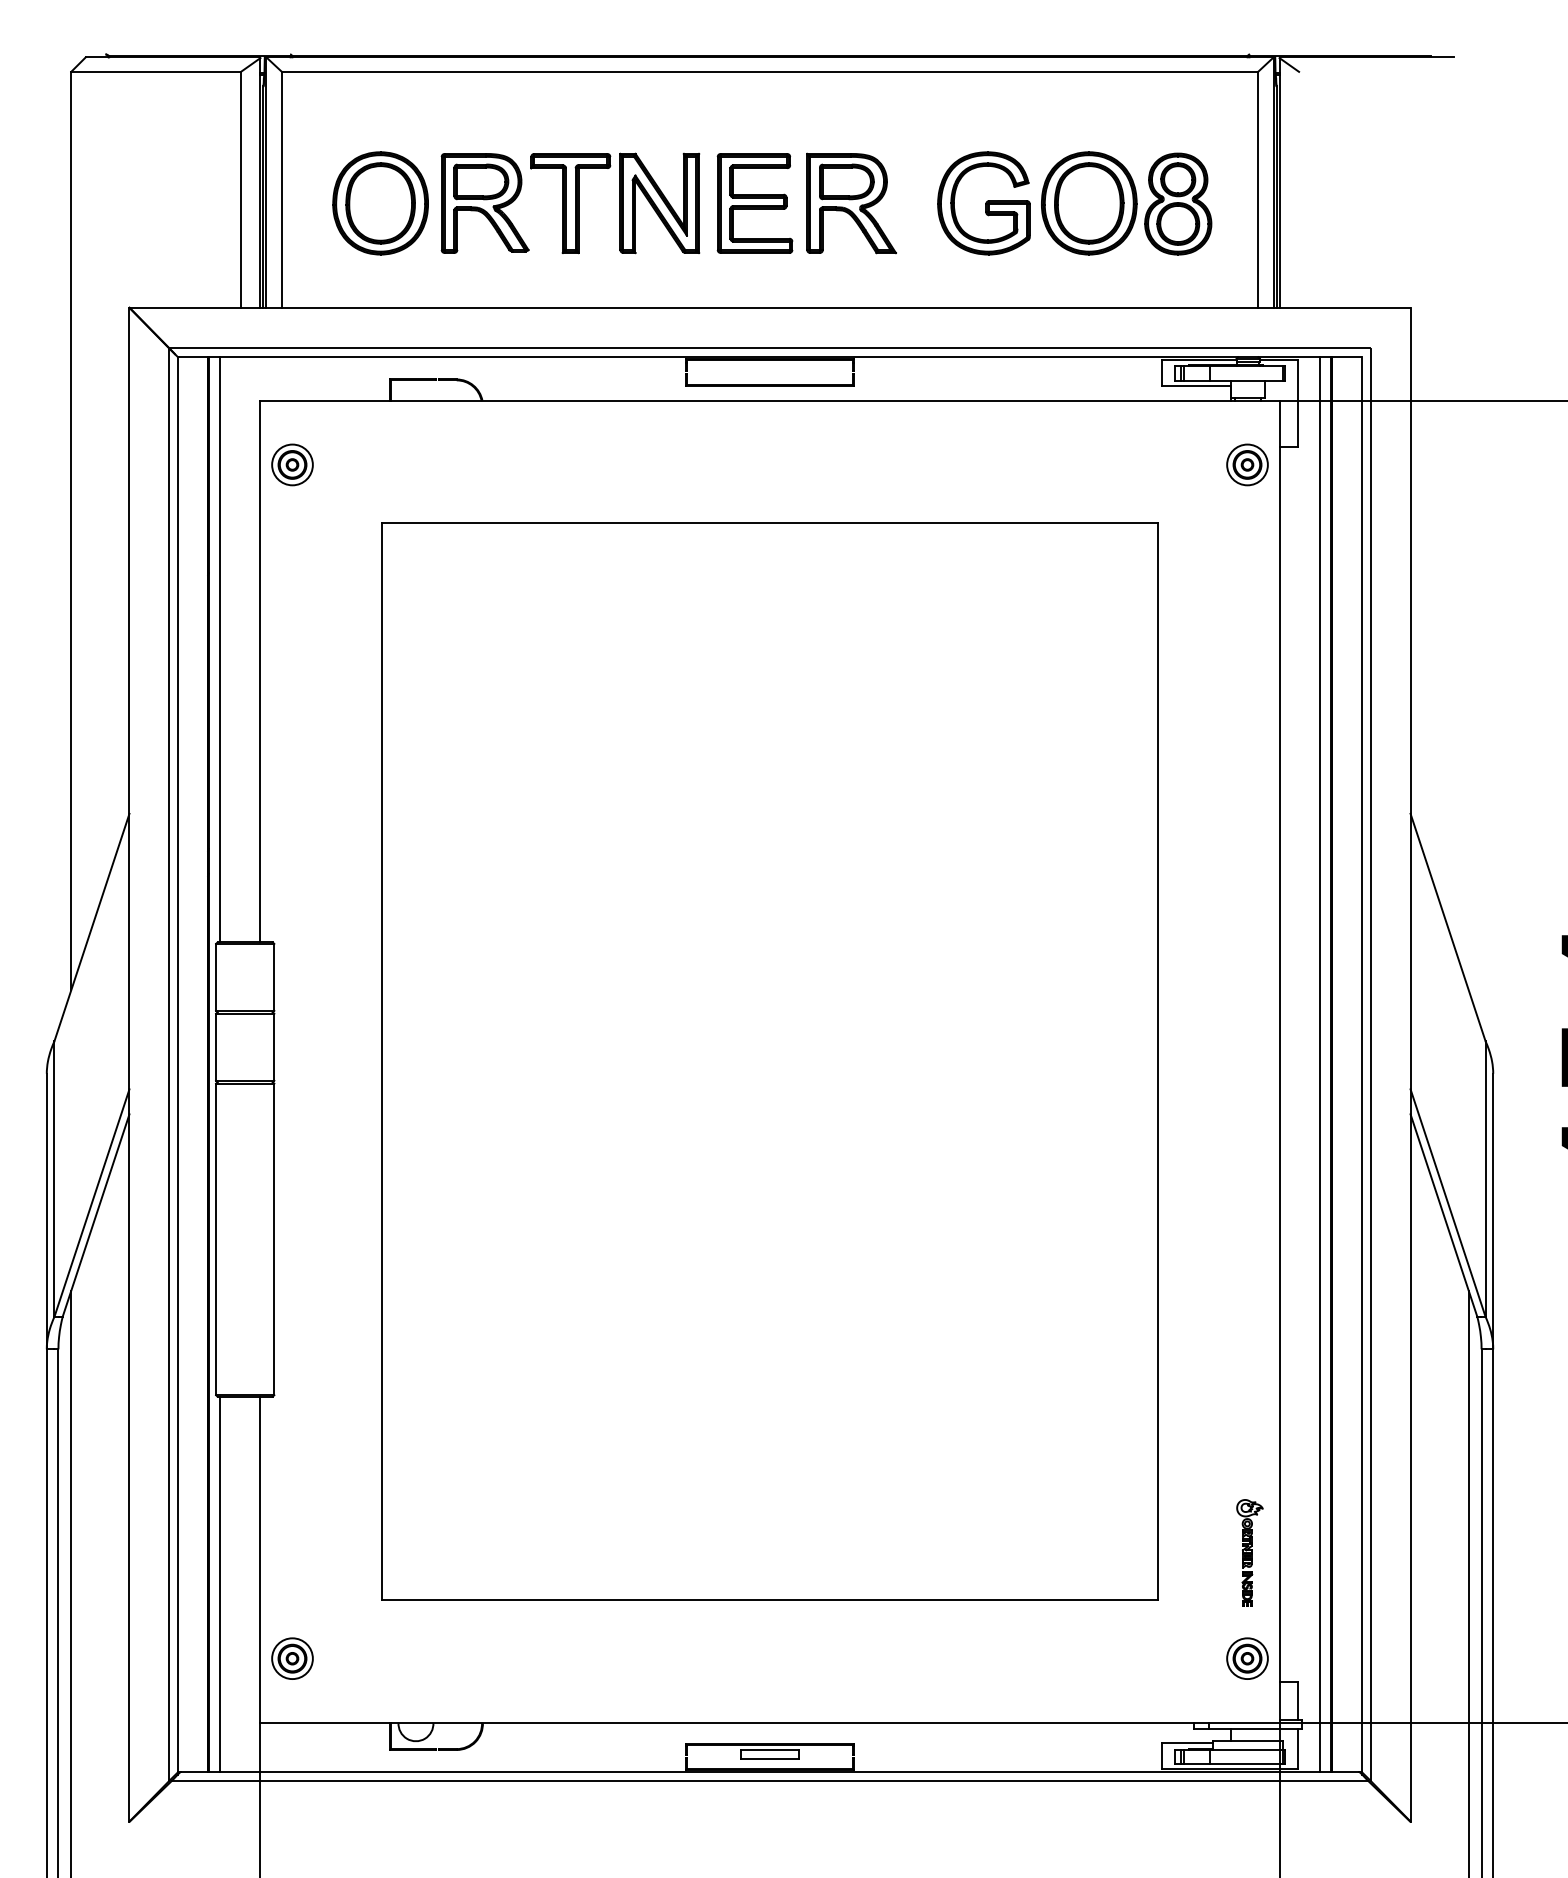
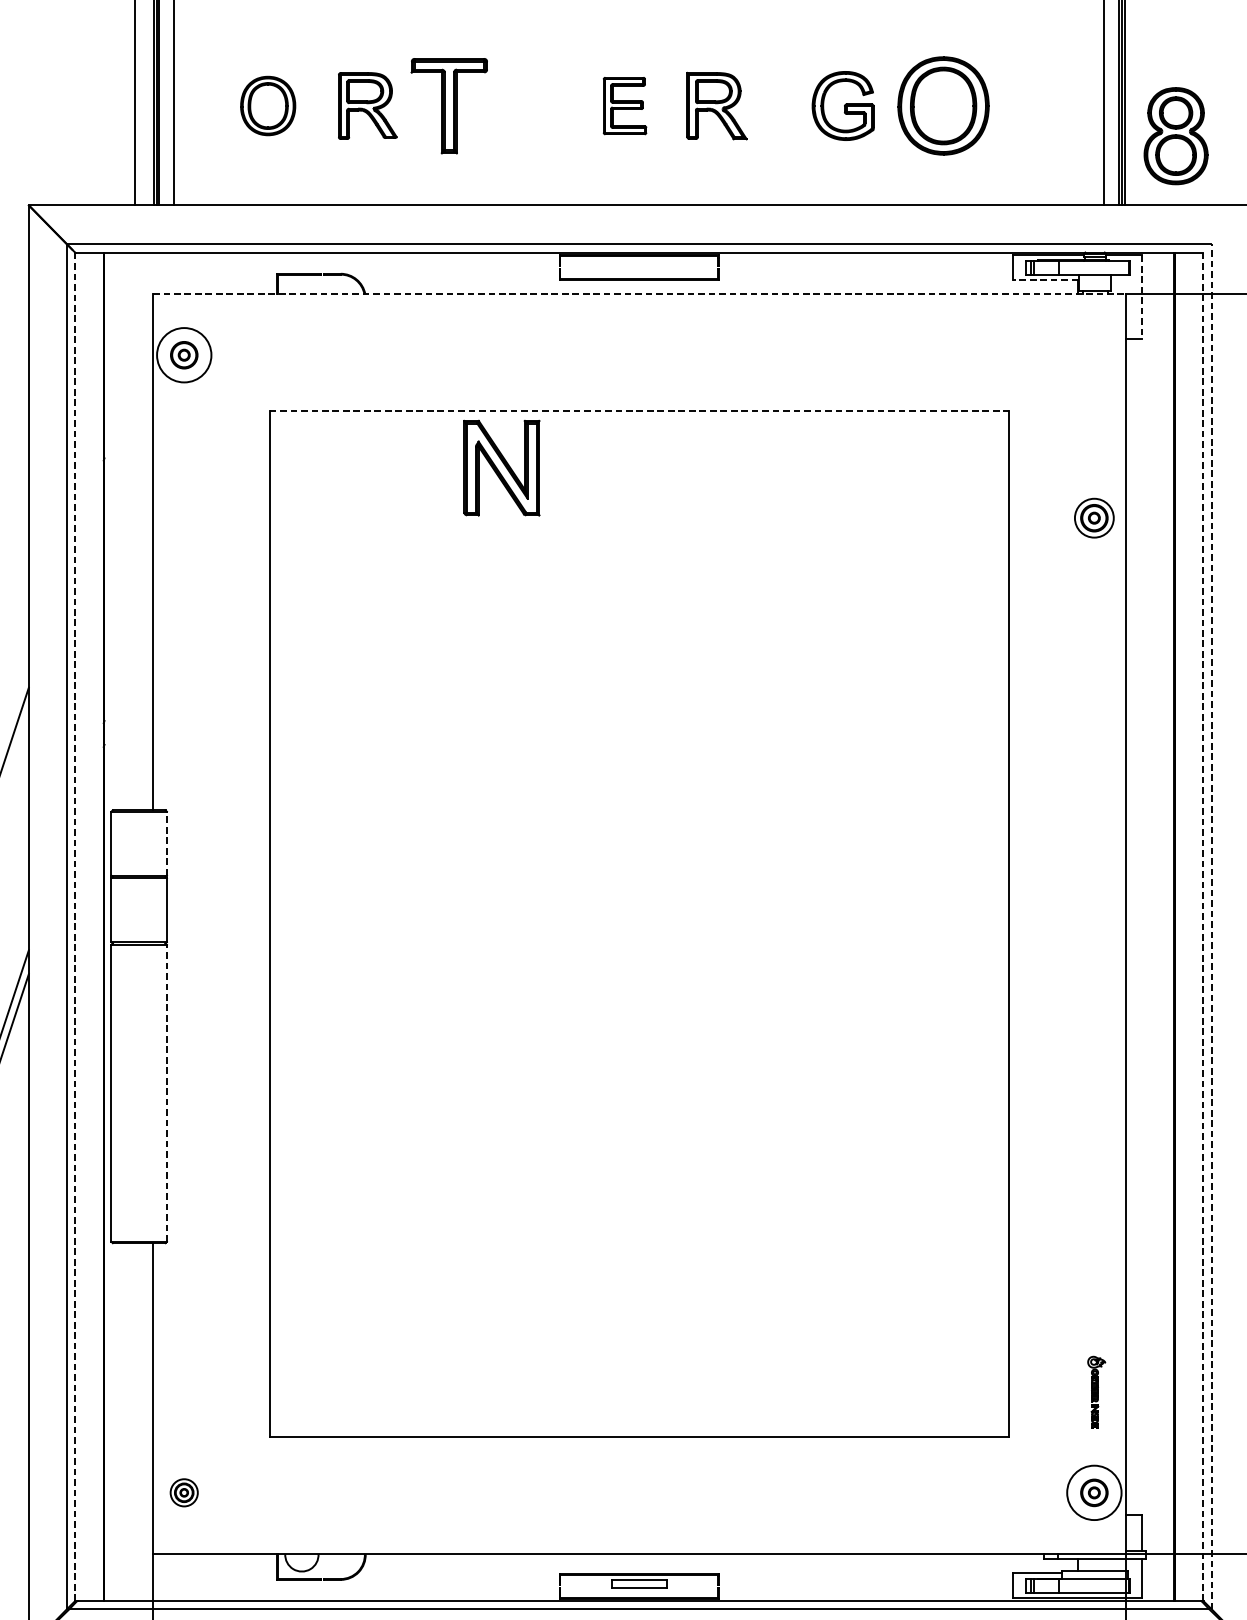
part: (380, 203) -> (268, 106), size x0.6
part: (484, 203) -> (367, 106), size x0.7
part: (659, 203) -> (501, 468), moved
part: (754, 203) -> (624, 106), size x0.6
part: (851, 203) -> (716, 106), size x0.7
part: (983, 203) -> (842, 106), size x0.7
part: (1178, 203) -> (1176, 135), moved
line: (1196, 386) -> (1045, 280), solid -> dashed
line: (770, 400) -> (639, 293), solid -> dashed
line: (1297, 403) -> (1142, 296), solid -> dashed
circle: (292, 464) -> (184, 354), size x1.4
part: (1247, 464) -> (1094, 517), moved
line: (770, 523) -> (639, 411), solid -> dashed
line: (220, 649) -> (115, 531), removed
line: (274, 976) -> (167, 842), solid -> dashed
line: (178, 1064) -> (75, 926), solid -> dashed
line: (1319, 1064) -> (1162, 926), removed
line: (1361, 1064) -> (1203, 926), solid -> dashed
line: (1370, 1064) -> (1211, 926), solid -> dashed
line: (274, 1239) -> (167, 1093), solid -> dashed
part: (1249, 1552) -> (1096, 1391), size x0.7
line: (220, 1584) -> (115, 1422), removed
part: (292, 1658) -> (184, 1492), size x0.7
circle: (1247, 1658) -> (1094, 1492), size x1.4

